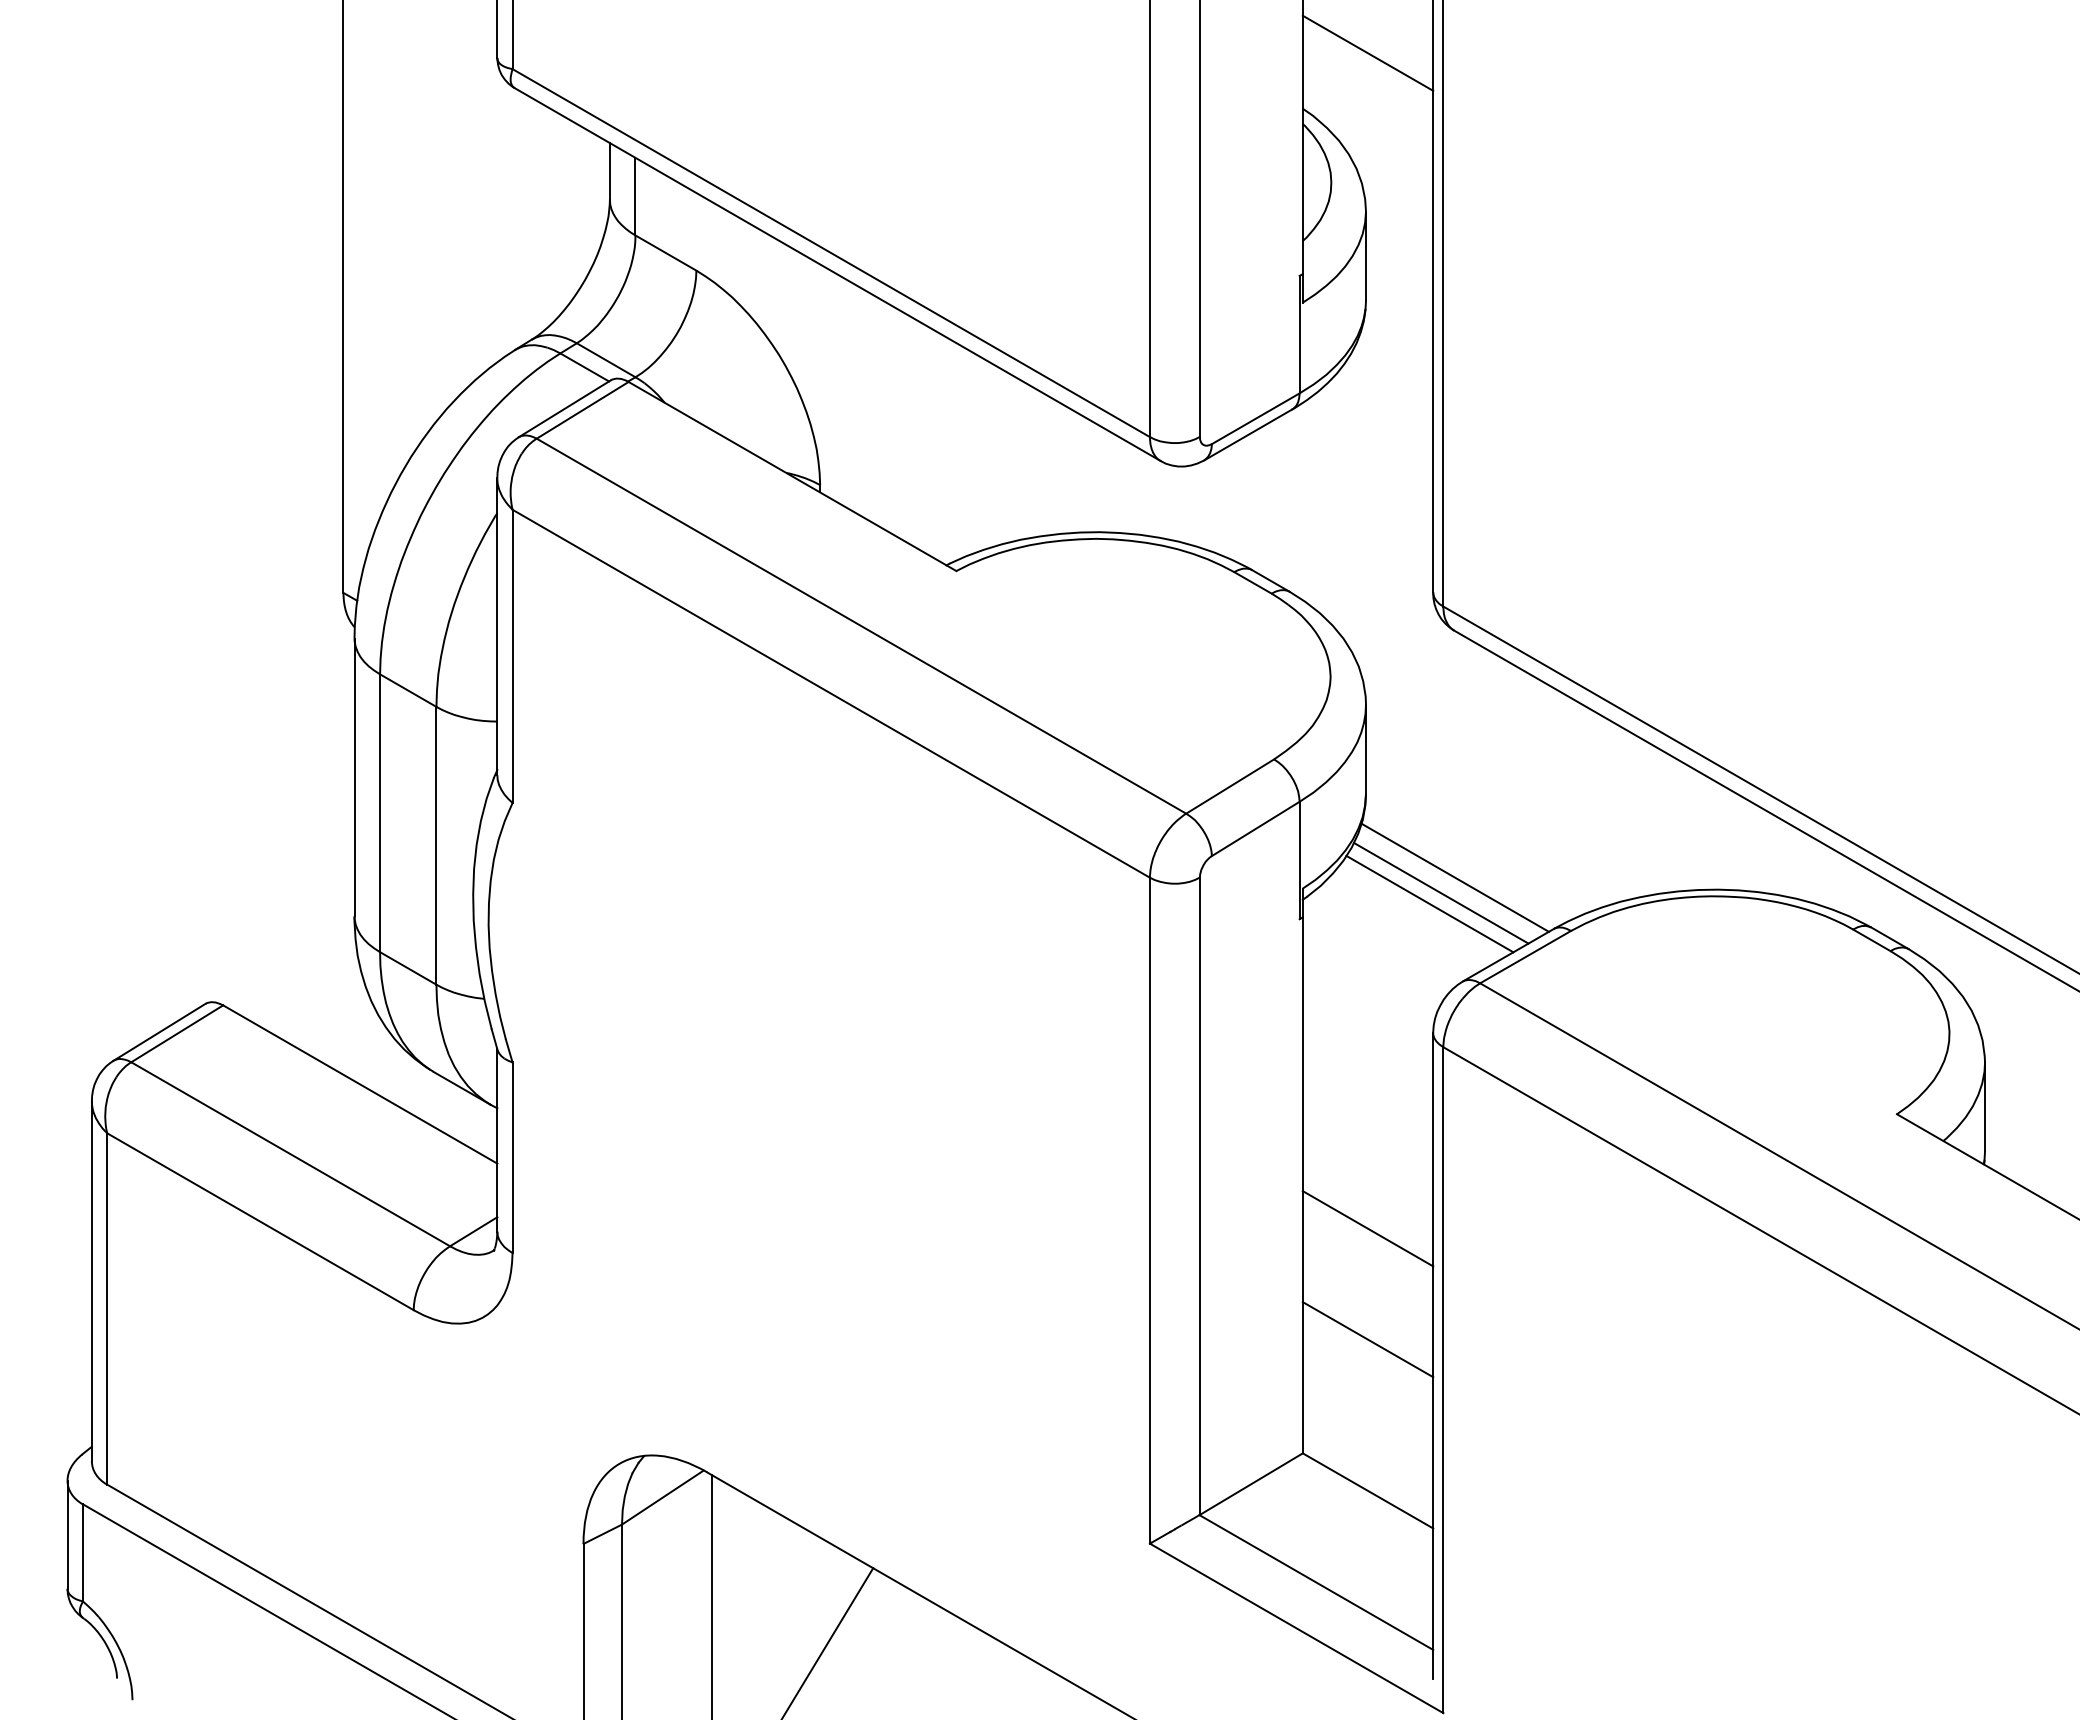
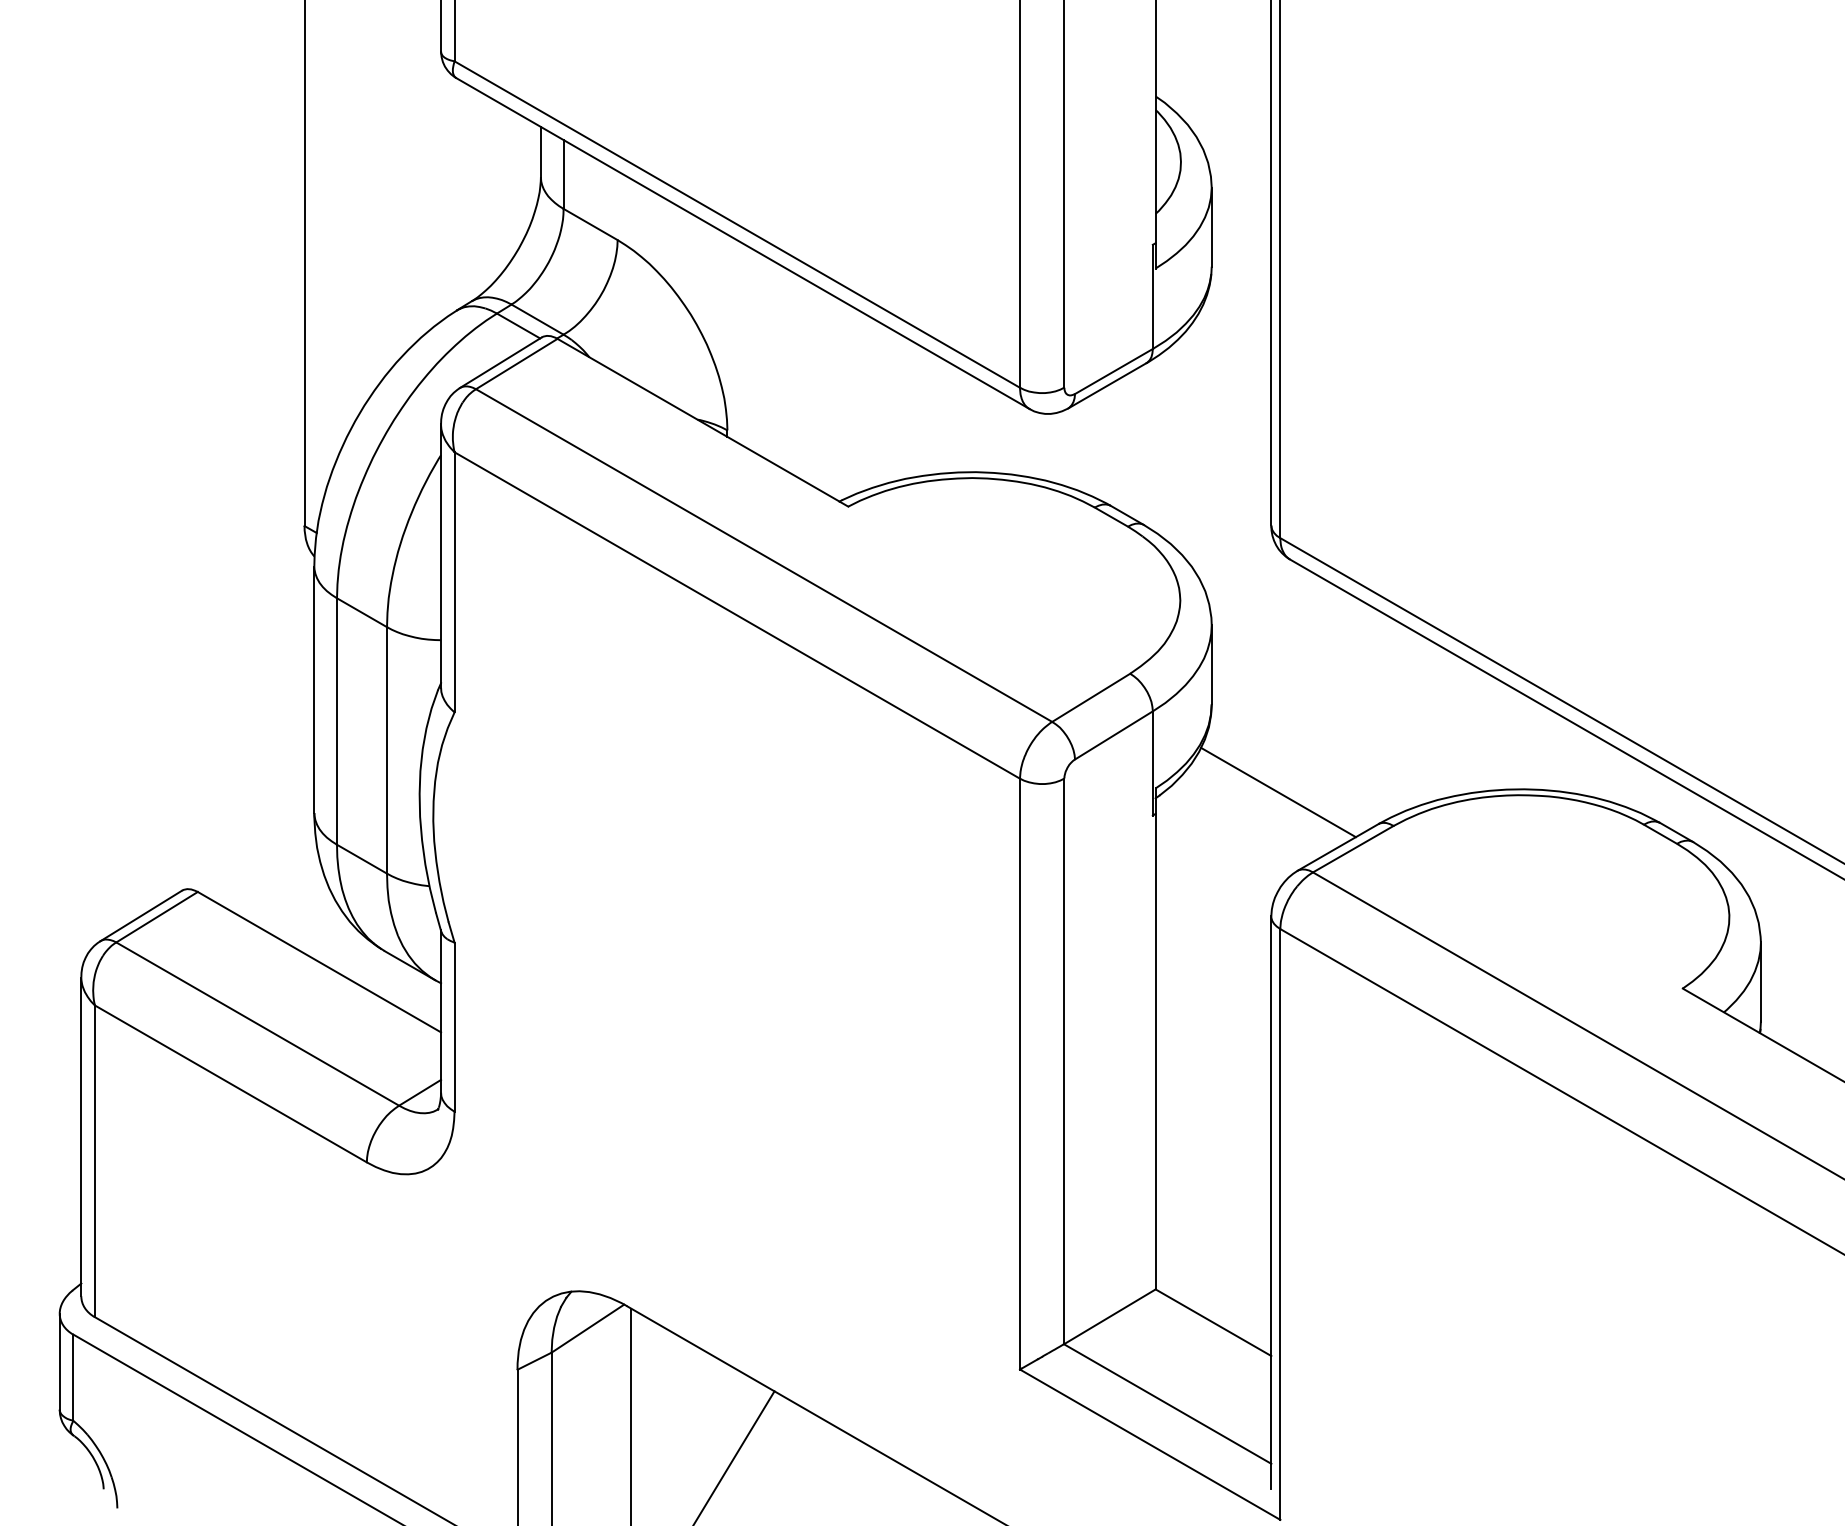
line: (1367, 52) -> (1213, 46), removed
line: (1454, 877) -> (1290, 778), removed
line: (1429, 903) -> (1268, 801), removed
line: (1367, 1228) -> (1213, 1089), removed
line: (1367, 1339) -> (1213, 1188), removed

